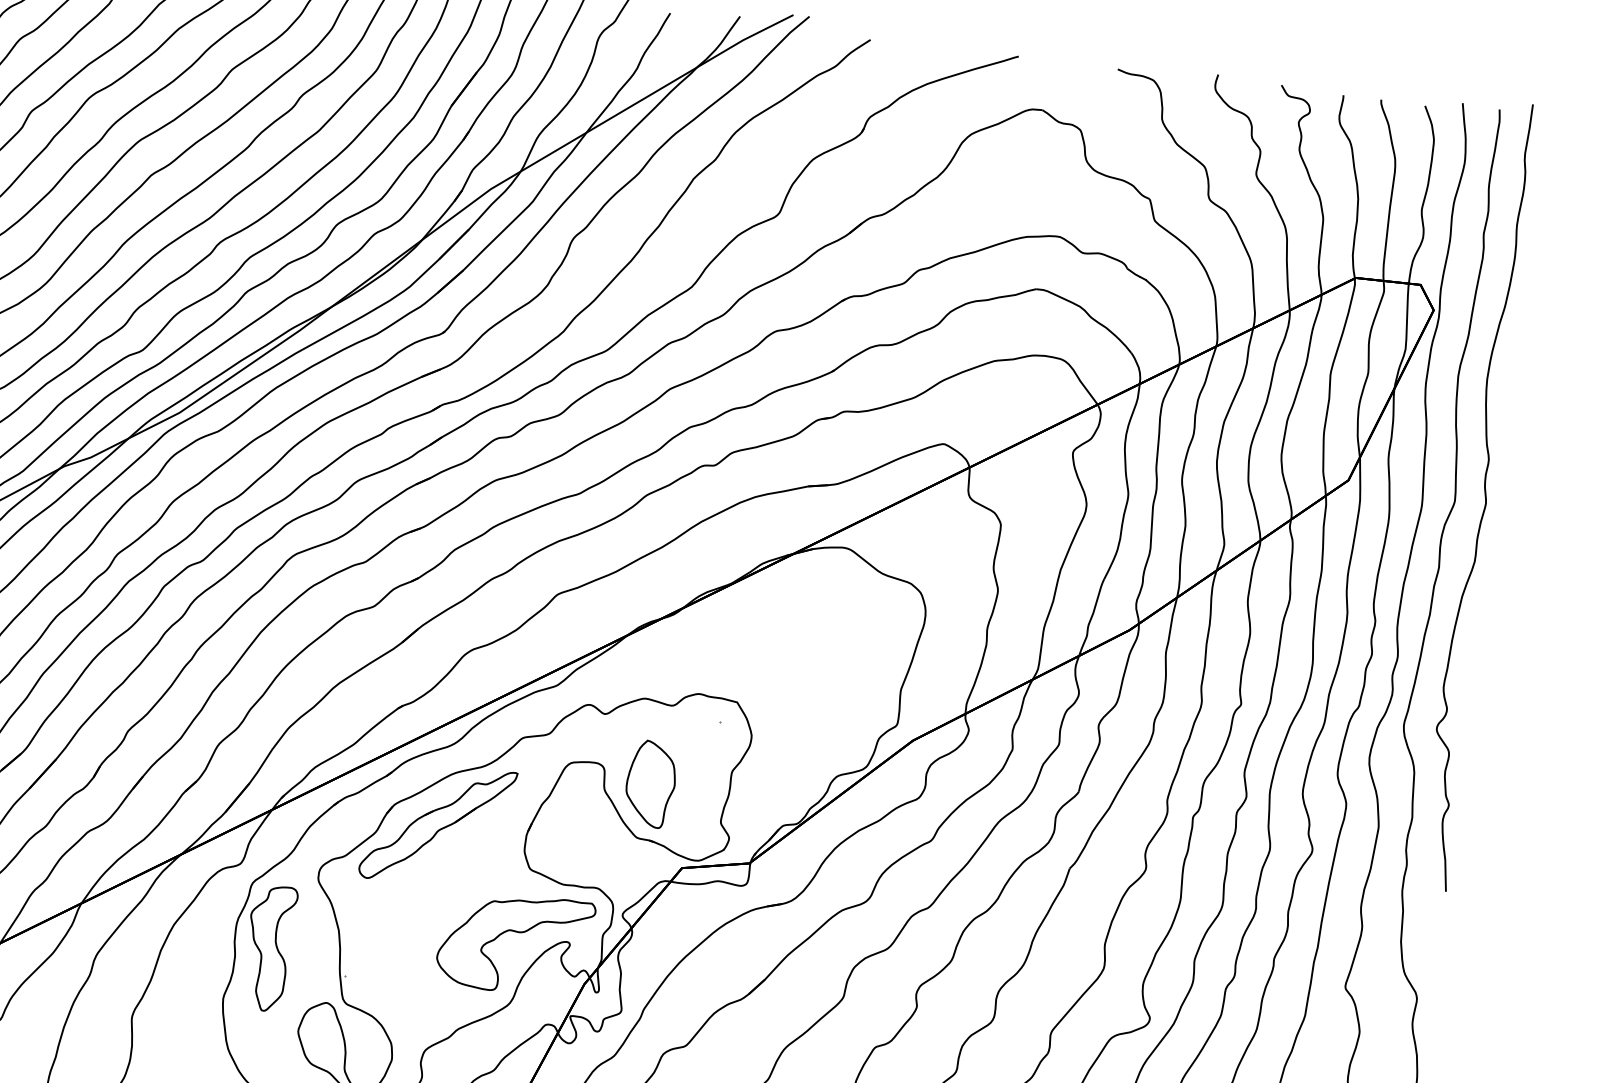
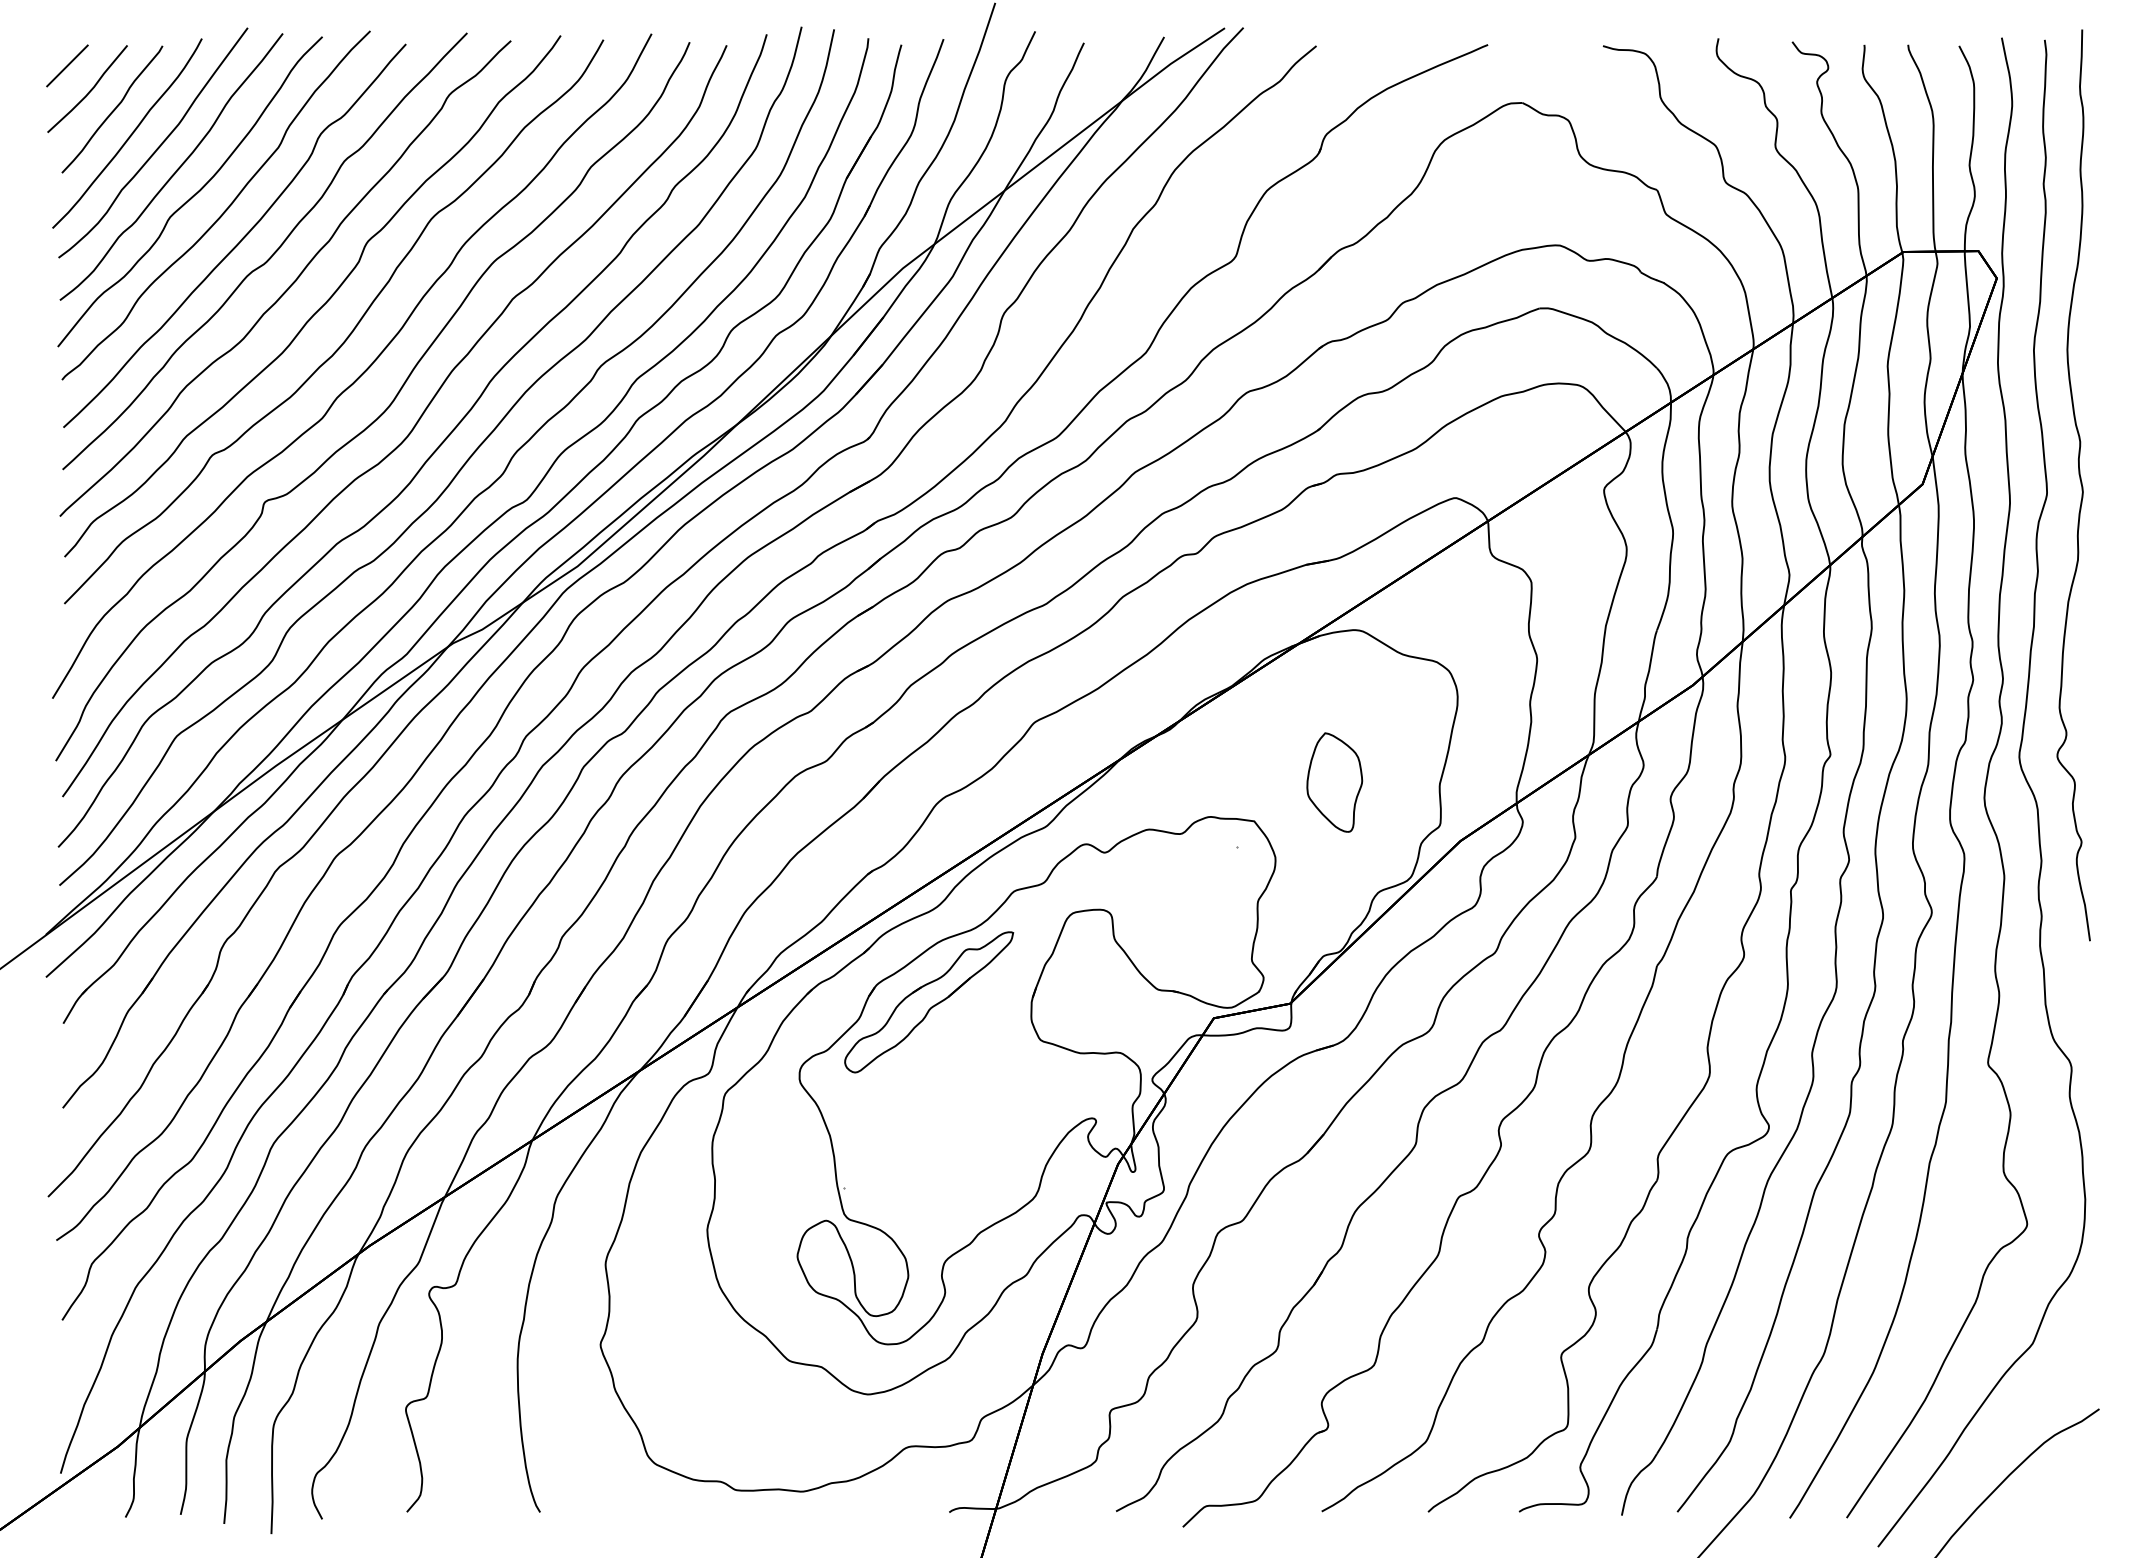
part: (650, 784) -> (1334, 782), moved
part: (516, 932) -> (1033, 1114), removed
part: (269, 948) -> (753, 1166), removed

